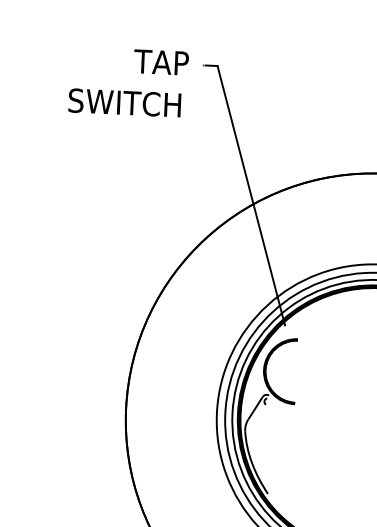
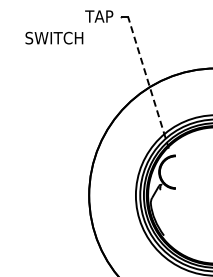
text: (125, 101) -> (54, 37), moved
line: (251, 195) -> (148, 82), solid -> dashed

